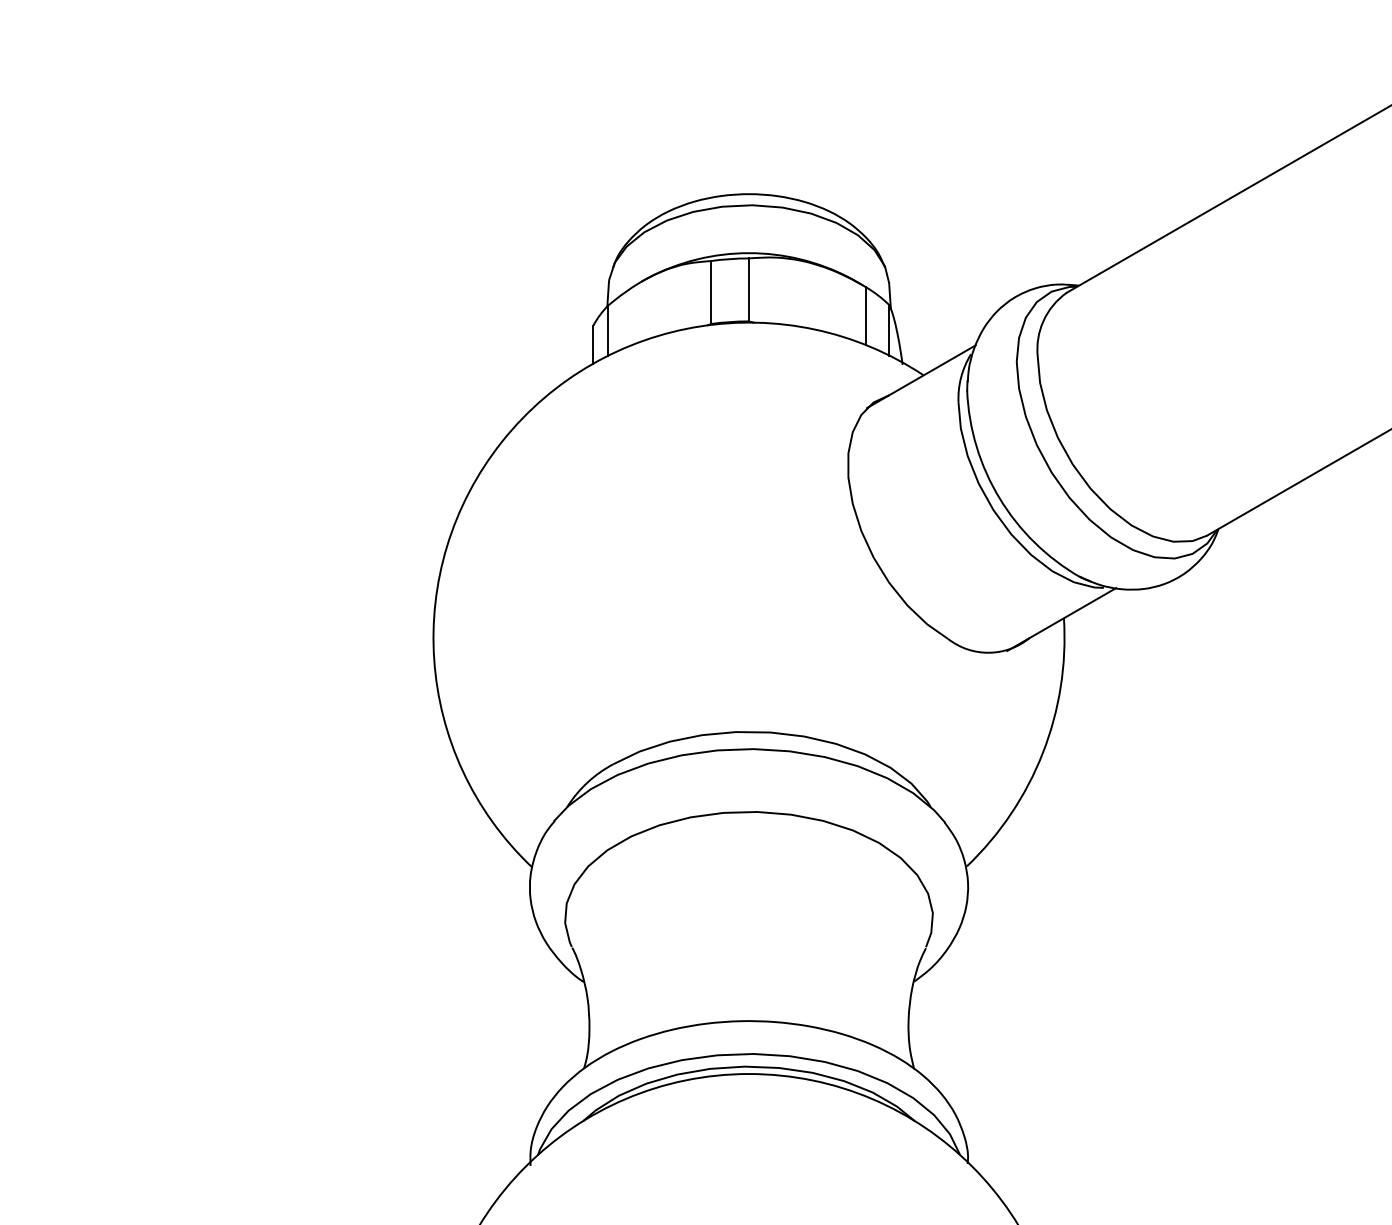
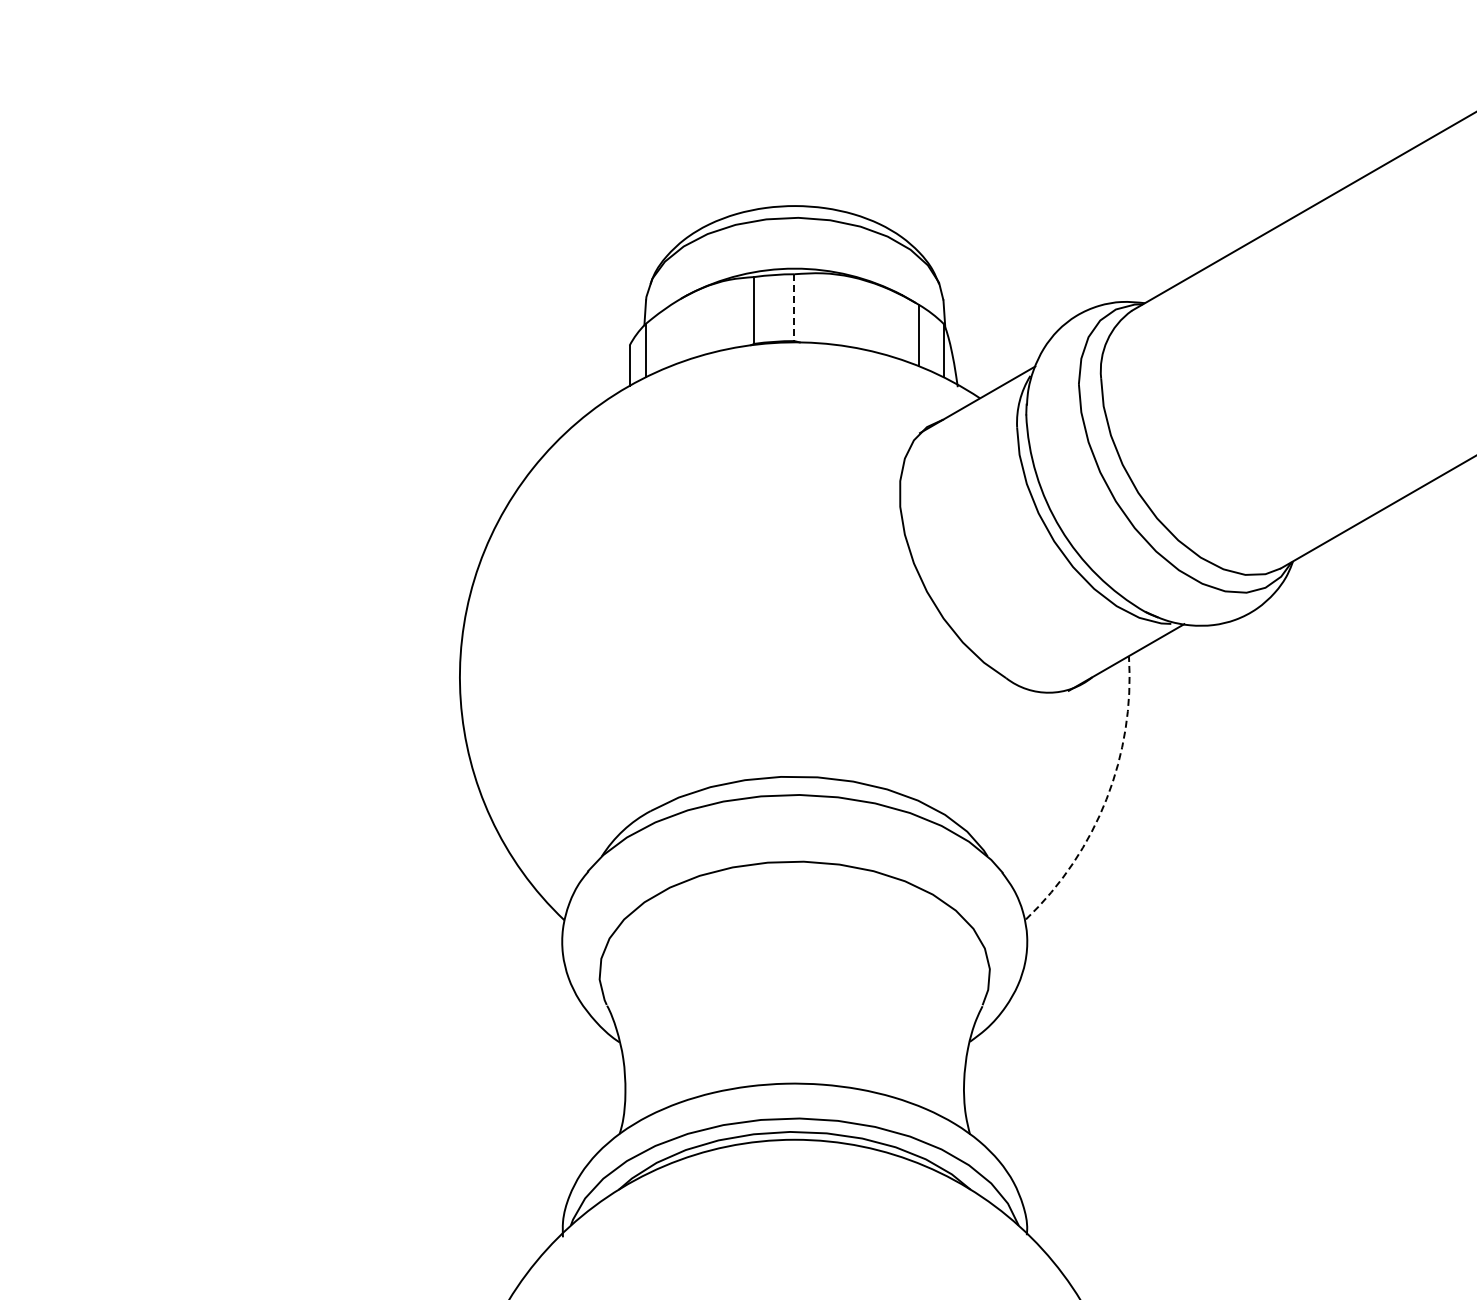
line: (748, 290) -> (794, 308), solid -> dashed
arc: (1042, 753) -> (1106, 799), solid -> dashed

